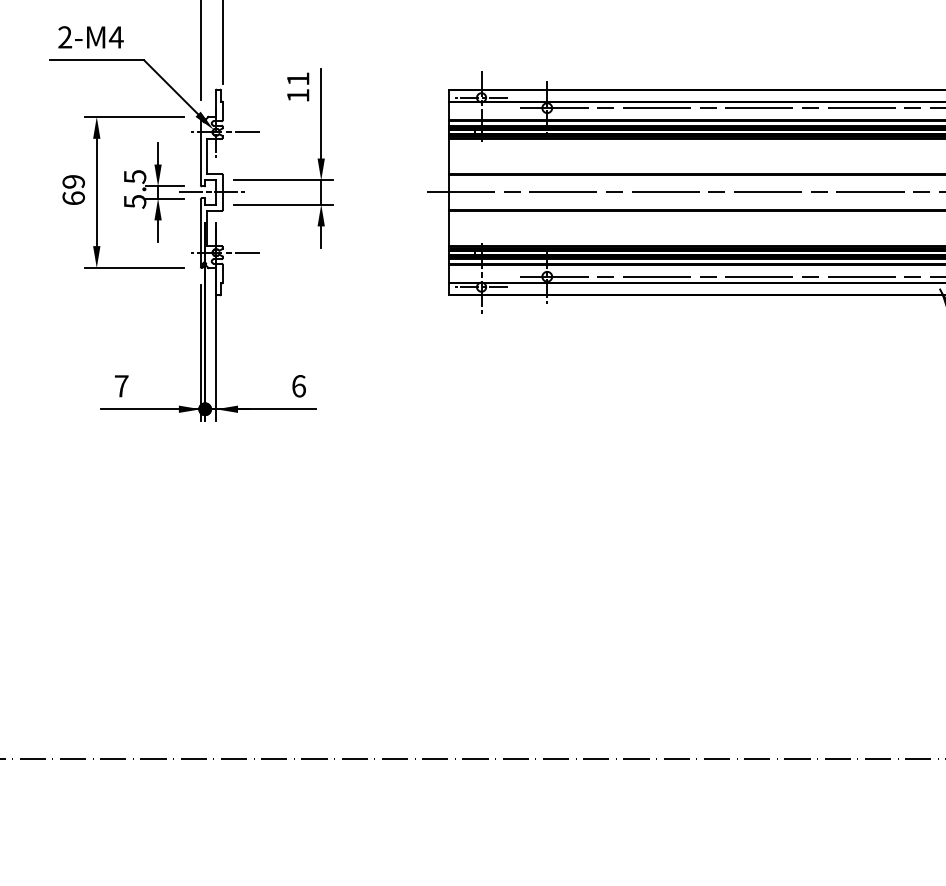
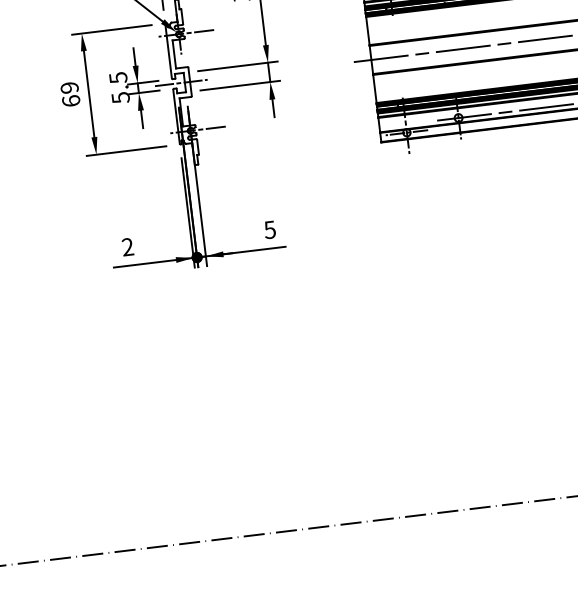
text: (121, 386) -> (127, 247), 7 -> 2
text: (298, 386) -> (269, 230), 6 -> 5

